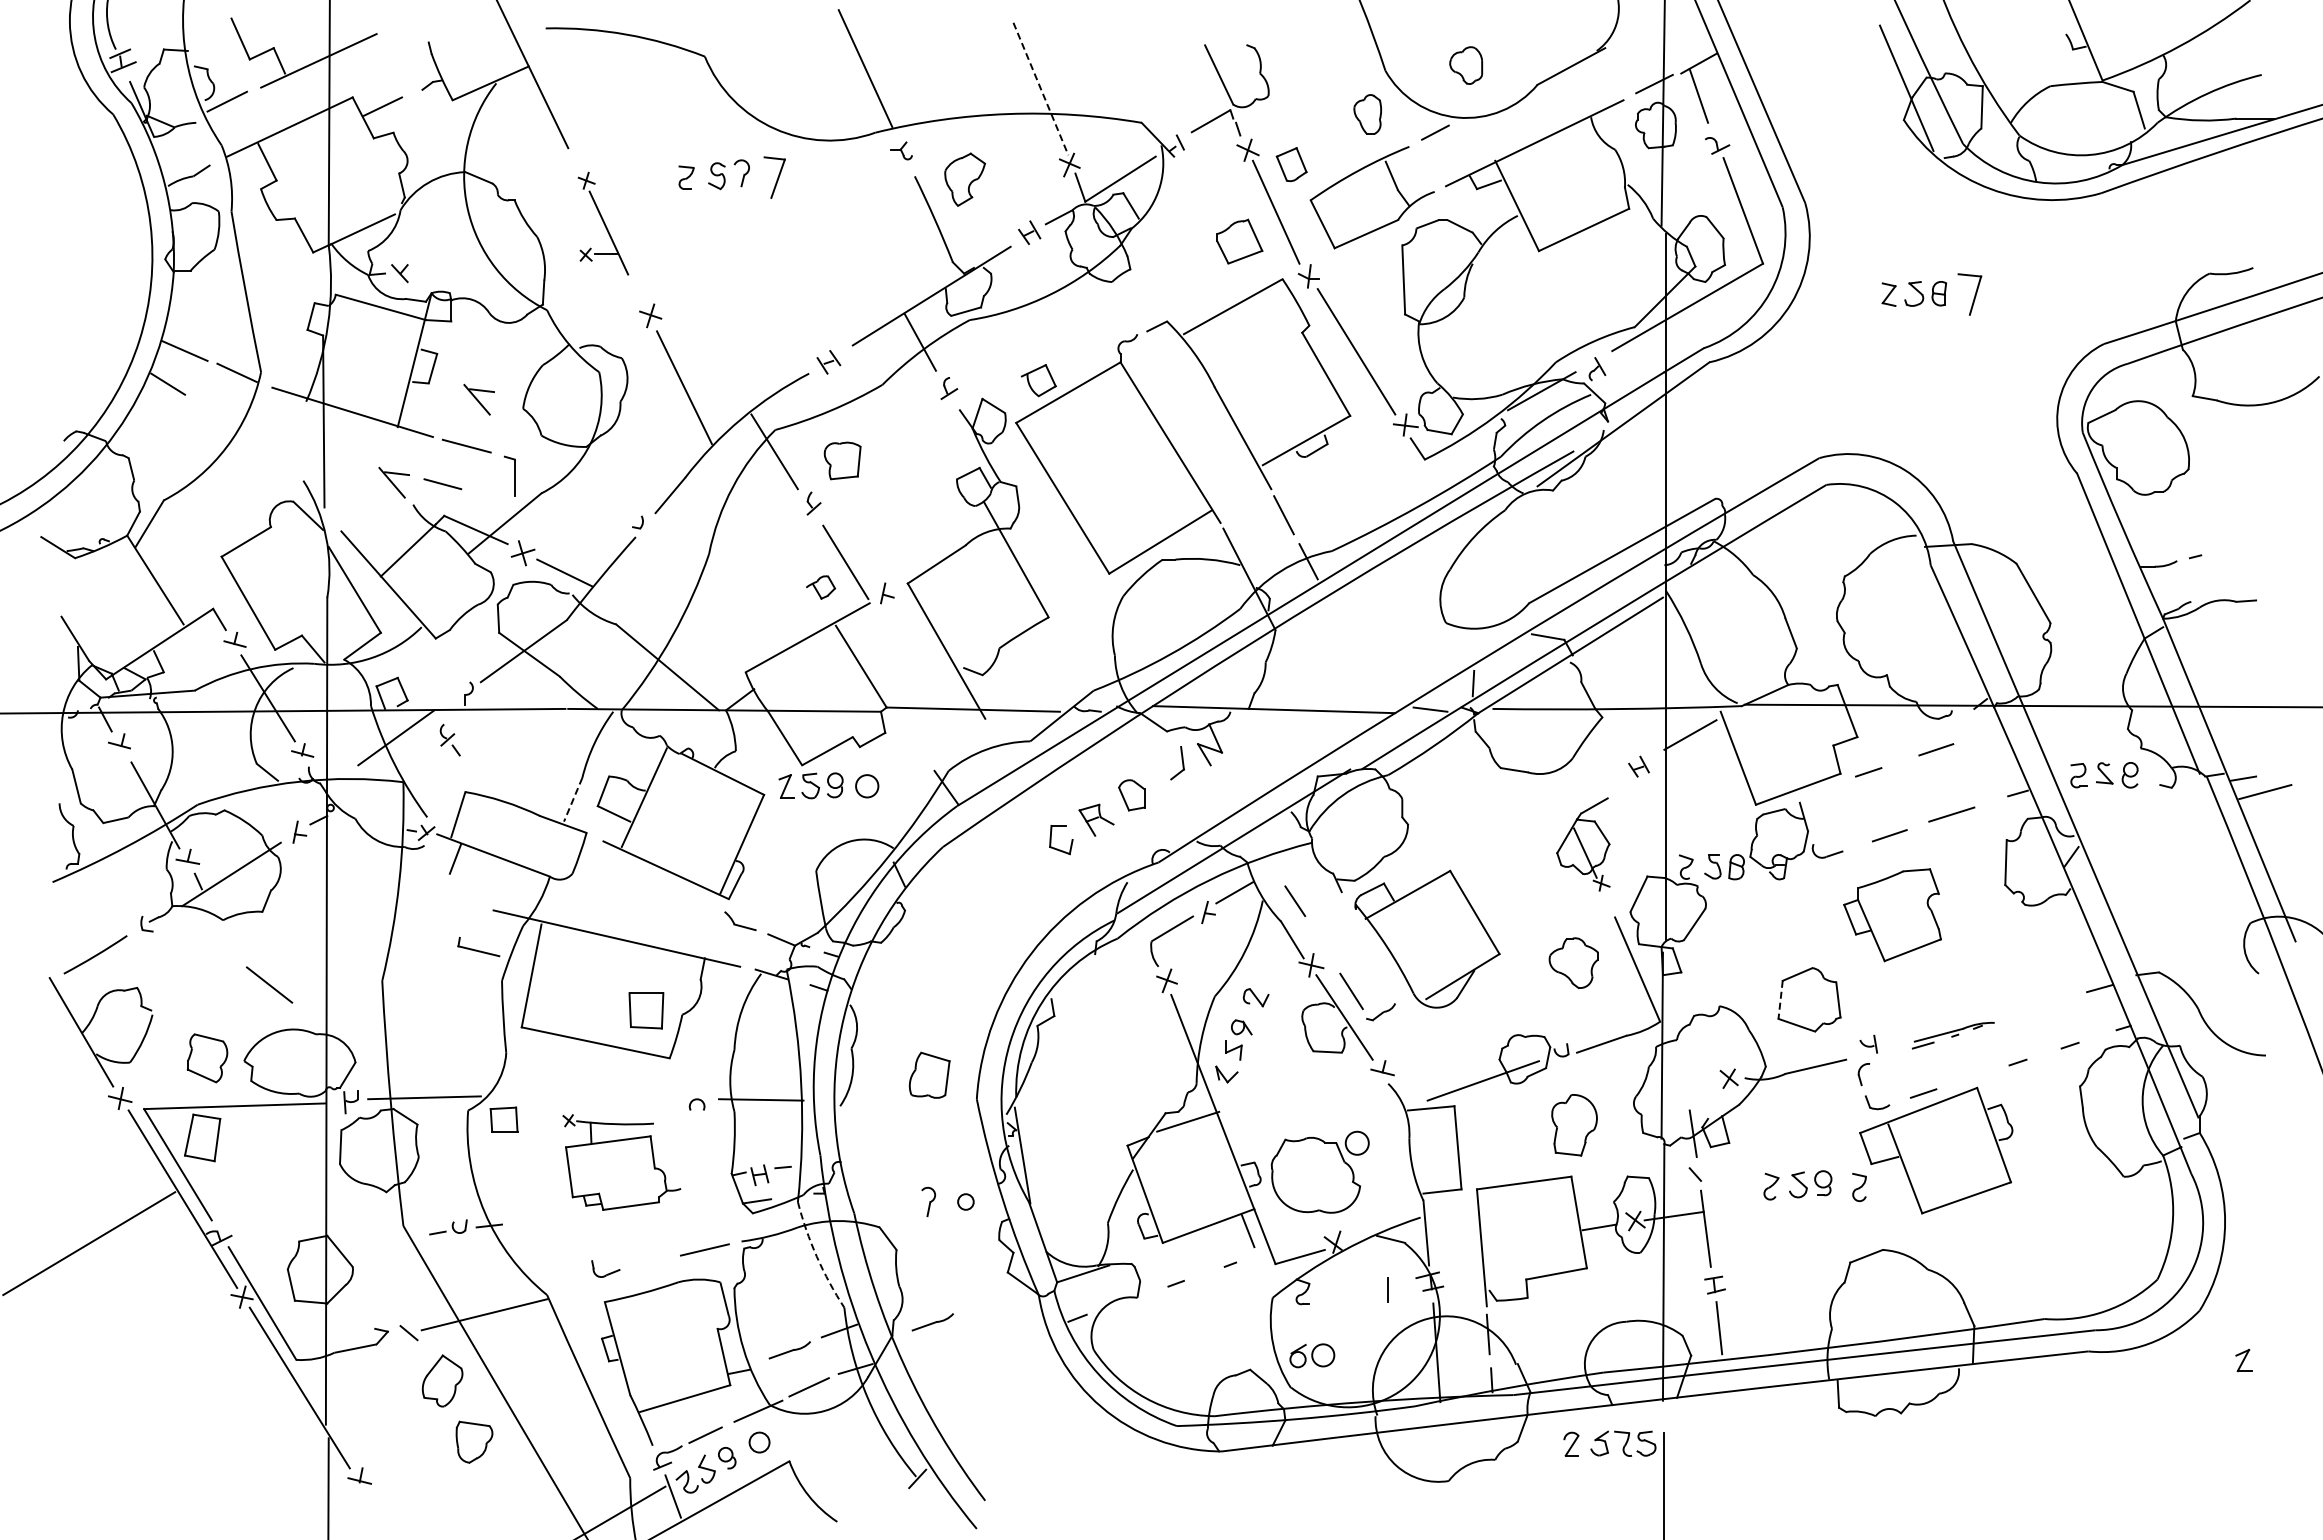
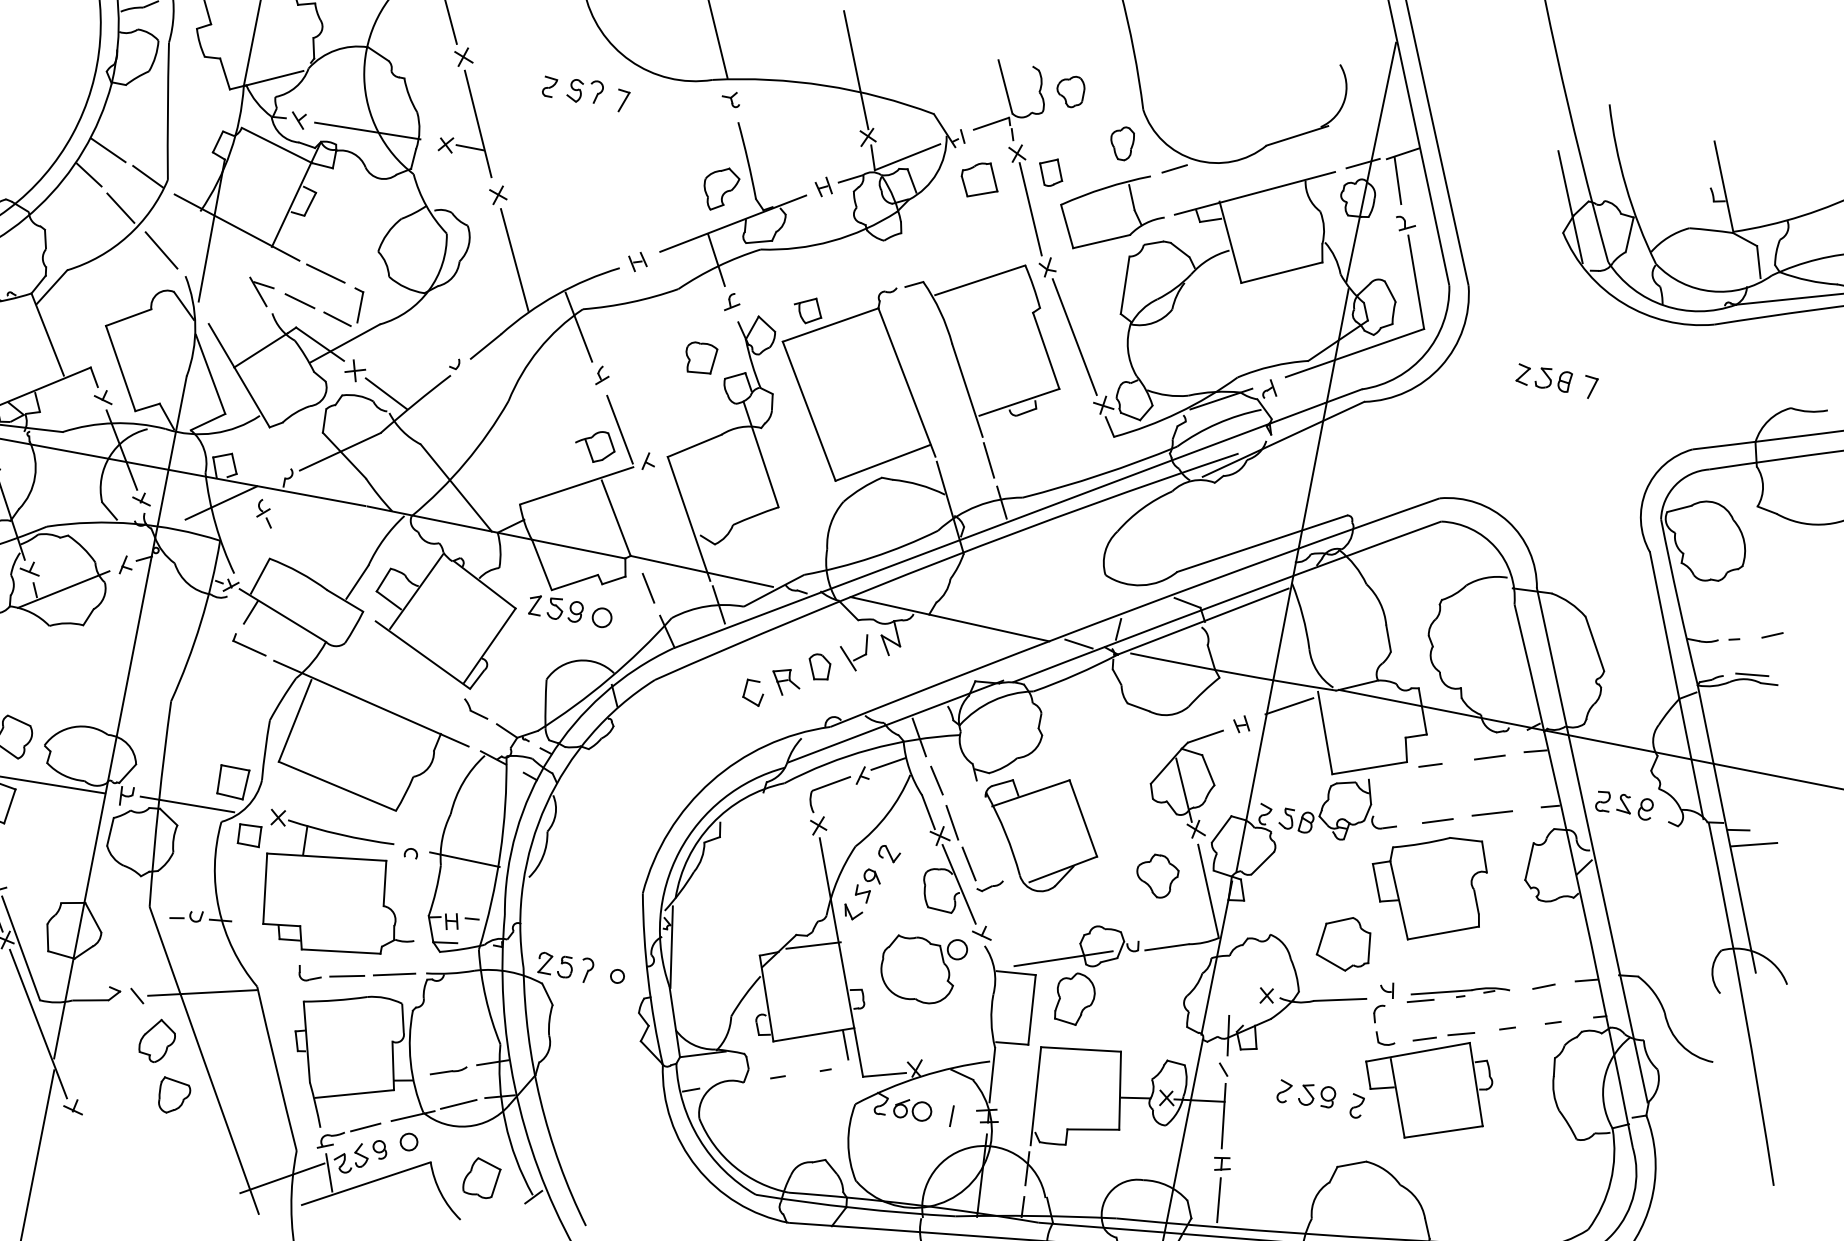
part: (1466, 65) -> (1070, 91), moved
line: (1040, 89) -> (855, 70), dashed -> solid
part: (774, 177) -> (622, 100), size x0.62
part: (964, 179) -> (720, 188), moved
part: (603, 223) -> (473, 111), size x1.43
part: (1239, 241) -> (980, 180), moved
line: (483, 269) -> (367, 130), added
part: (1970, 294) -> (1590, 387), size x0.62
part: (478, 399) -> (342, 236), removed
line: (212, 415) -> (120, 207), added
part: (842, 460) -> (700, 357), moved
line: (490, 496) -> (337, 318), added
line: (2238, 543) -> (1771, 635), added
part: (820, 587) -> (595, 446), size x1.67
line: (2224, 594) -> (1752, 675), added
line: (1988, 731) -> (1535, 750), added
line: (914, 740) -> (648, 587), added
line: (1000, 744) -> (718, 604), added
line: (1163, 778) -> (847, 658), added
line: (573, 799) -> (357, 582), dashed -> solid
part: (1583, 844) -> (1183, 779), size x1.43
line: (1264, 854) -> (919, 737), added
part: (1892, 914) -> (1427, 886), size x1.43
part: (478, 946) -> (249, 644), moved
line: (1322, 946) -> (952, 822), added
line: (269, 984) -> (161, 249), moved
line: (1780, 1000) -> (1321, 939), dashed -> solid
line: (2051, 1005) -> (1544, 986), added
part: (646, 1010) -> (232, 782), moved
part: (1953, 1035) -> (1458, 995), size x1.43
part: (929, 1074) -> (481, 1177), moved
line: (1964, 1079) -> (1460, 1034), added
part: (1574, 1125) -> (1074, 999), moved
part: (621, 1162) -> (339, 889), size x1.67
part: (1319, 1171) -> (921, 967), moved
part: (897, 1199) -> (561, 963), added
arc: (816, 1256) -> (485, 997), dashed -> solid
line: (649, 1262) -> (346, 976), added
part: (932, 1322) -> (570, 1070), removed
part: (1312, 1355) -> (913, 1109), moved

